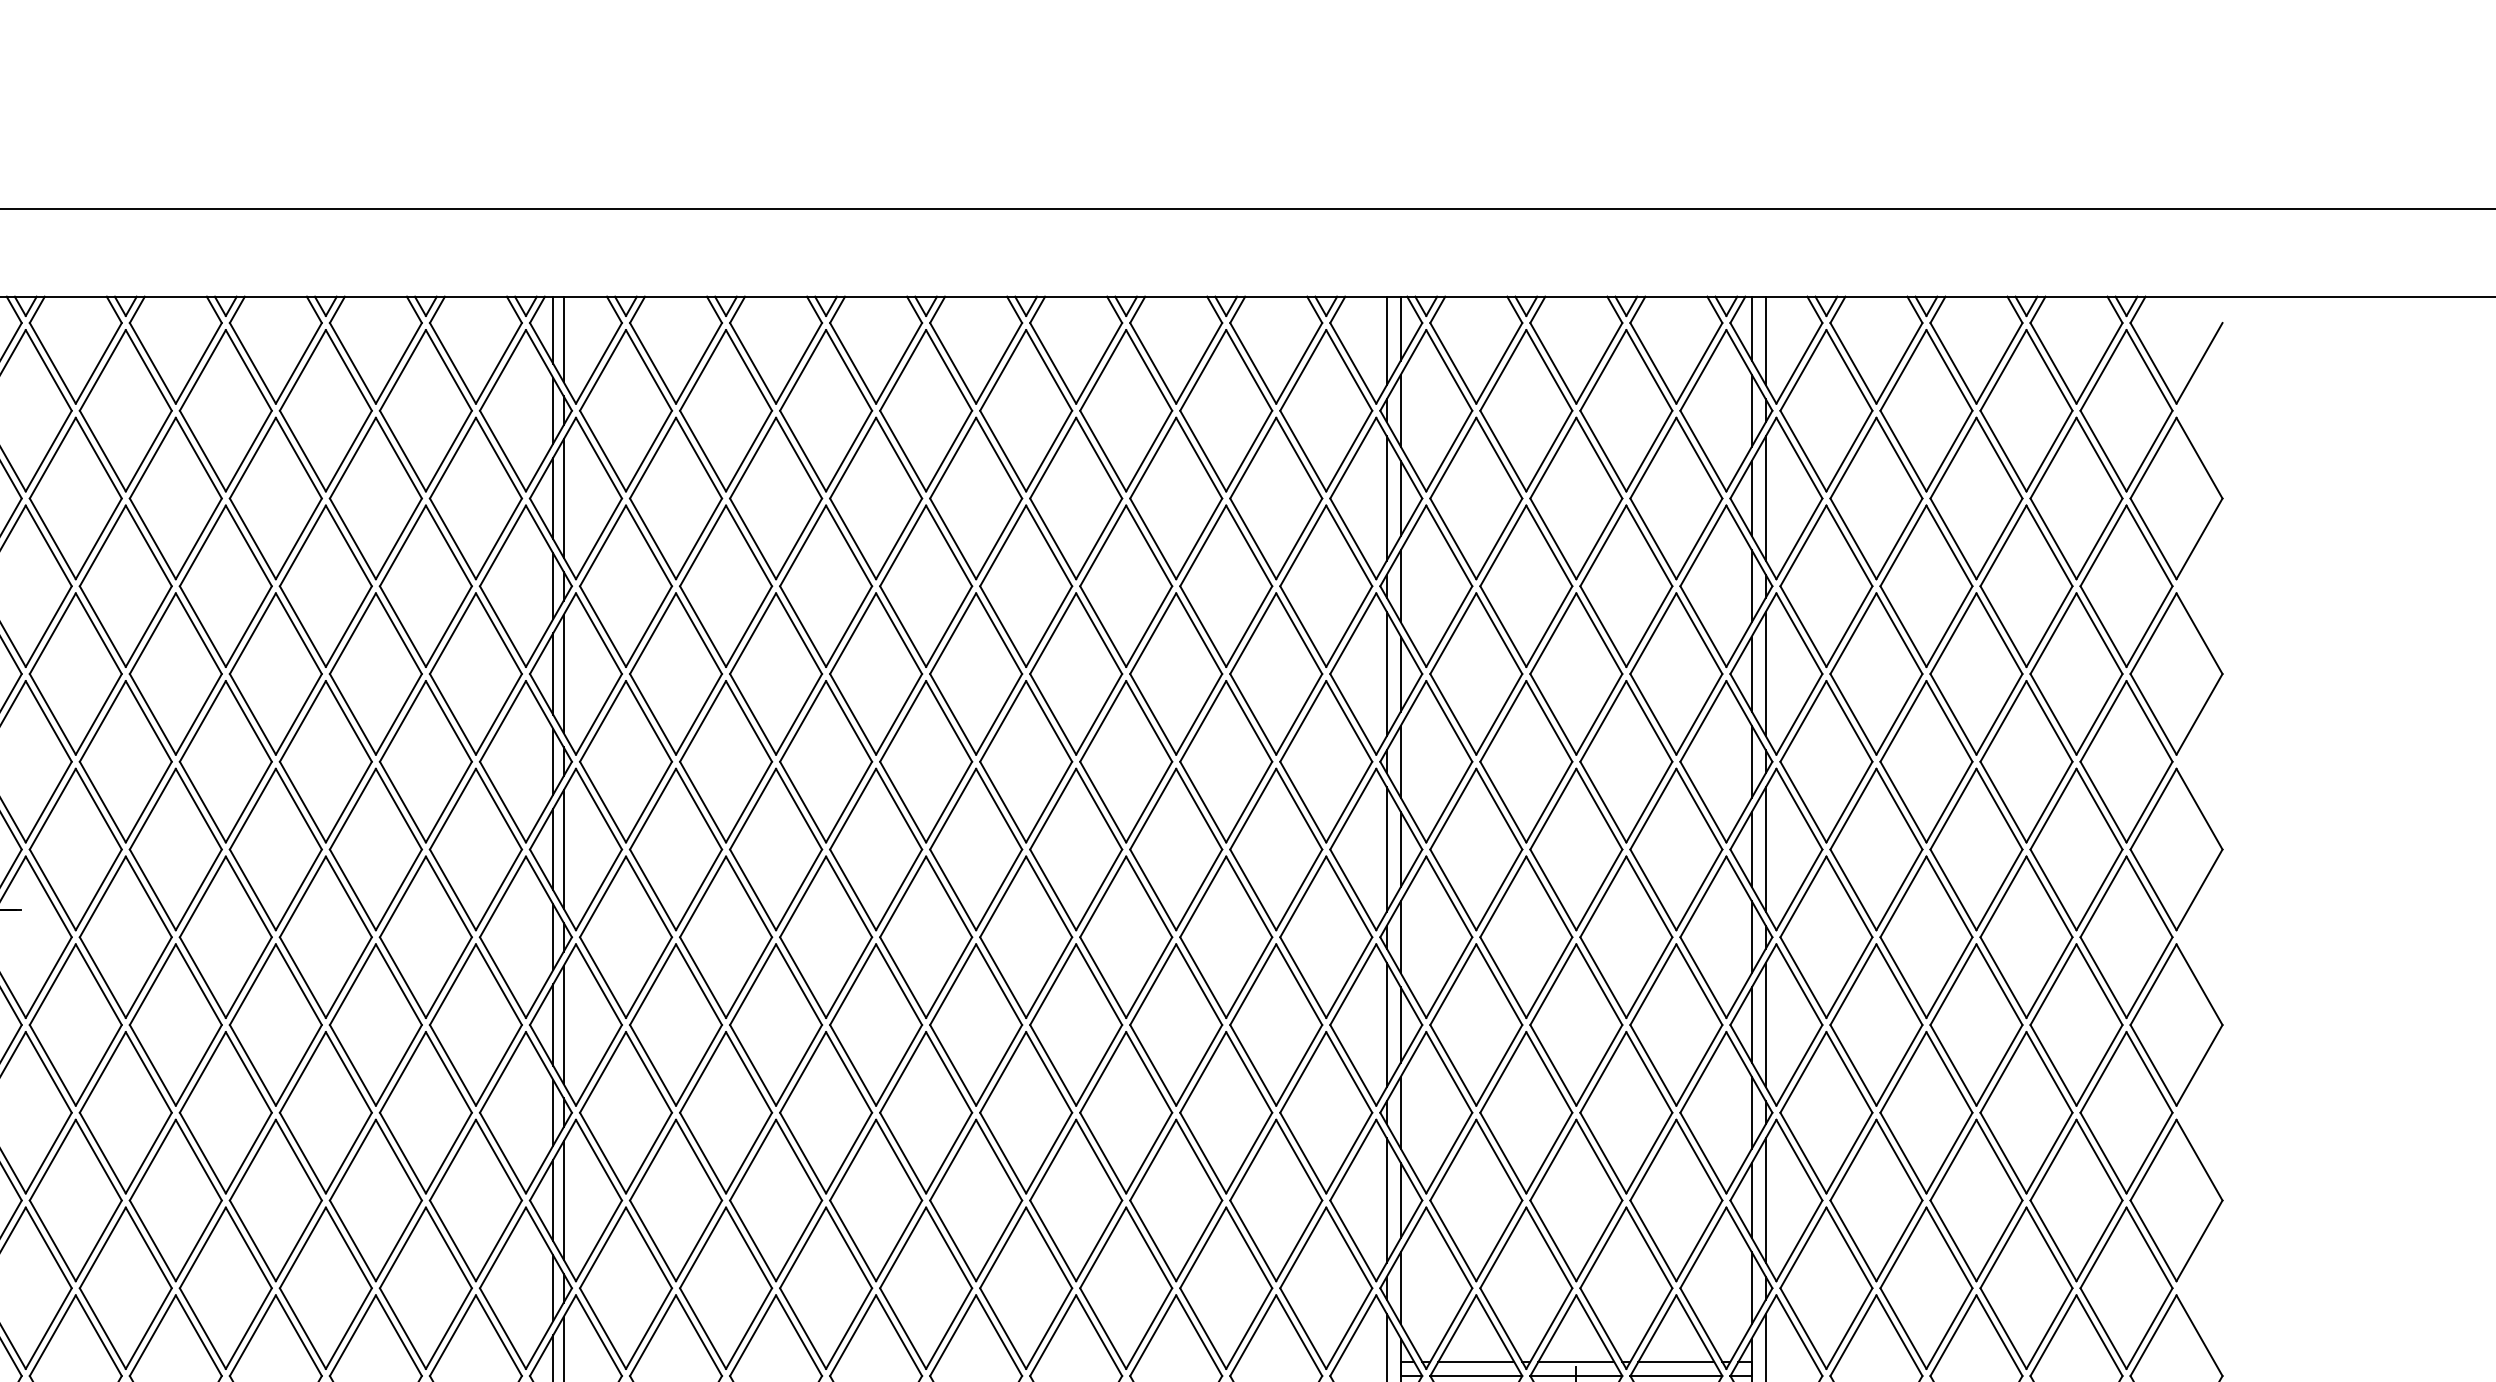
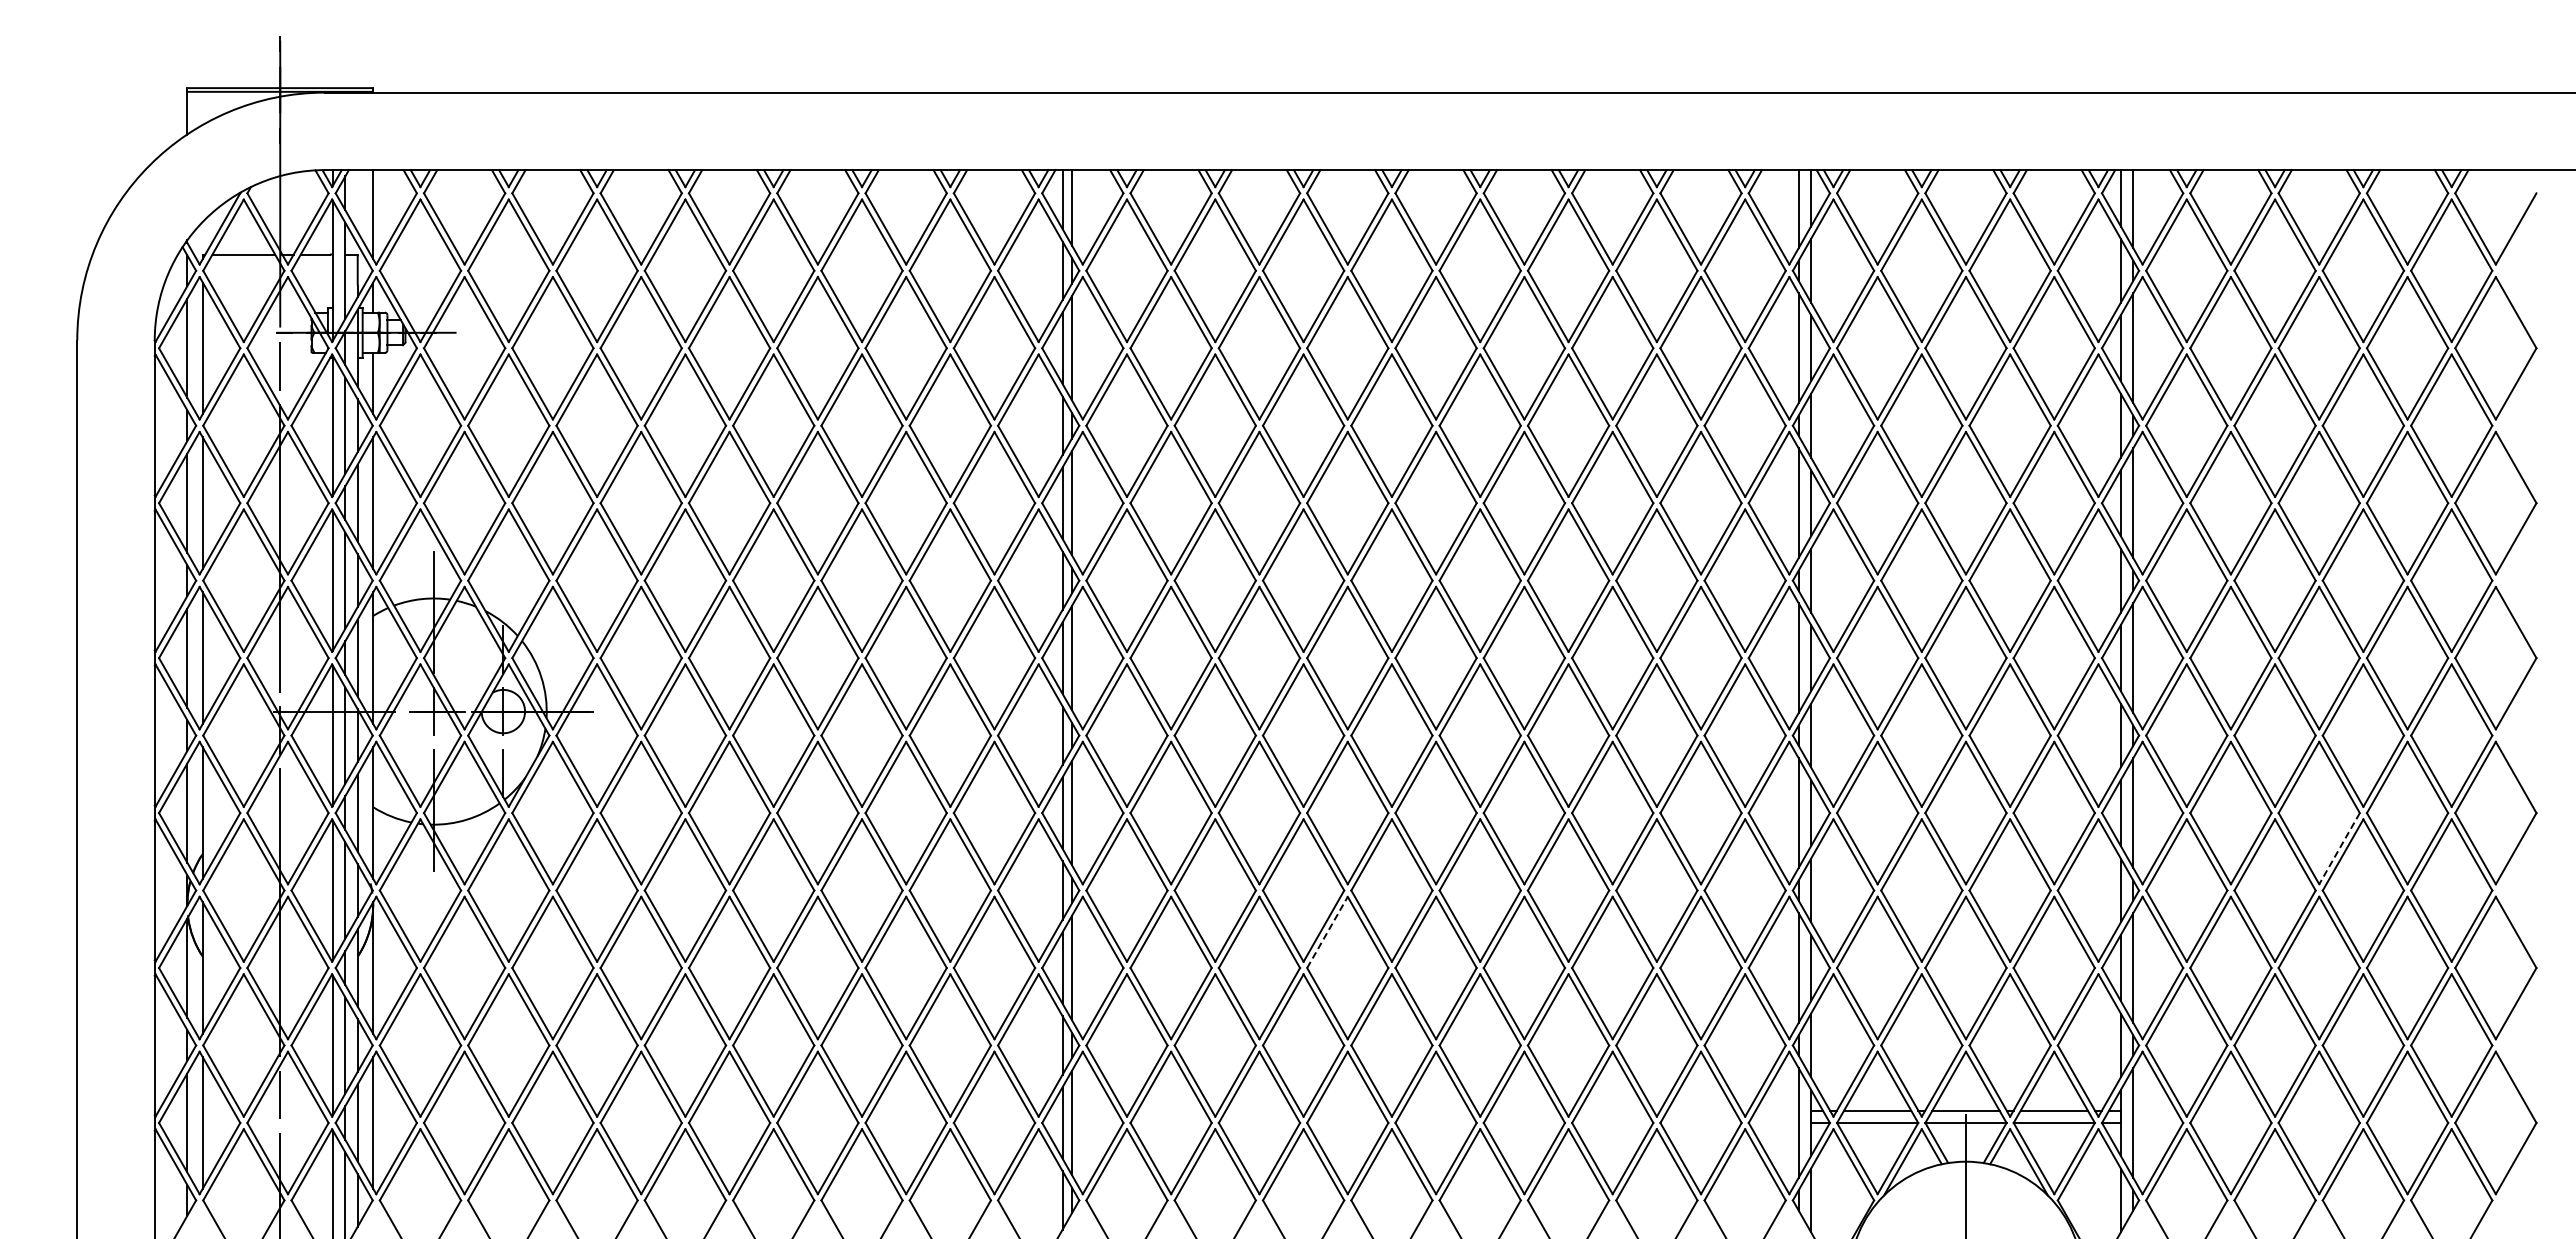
line: (1999, 1065) -> (2339, 848), solid -> dashed
line: (853, 1160) -> (1327, 932), solid -> dashed

